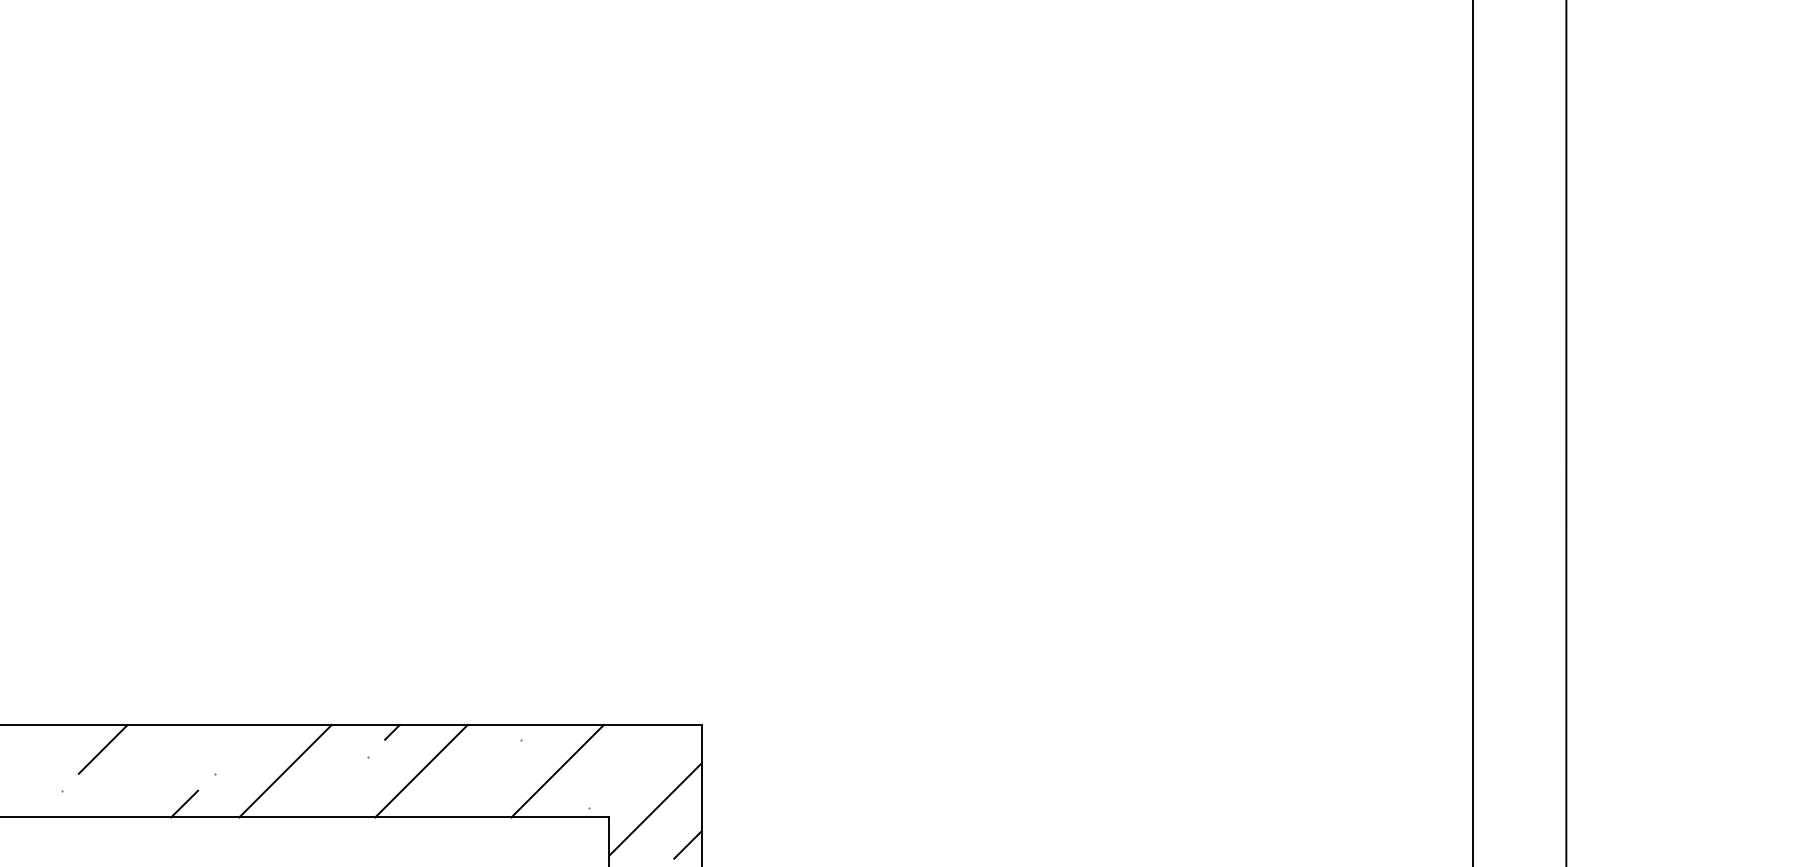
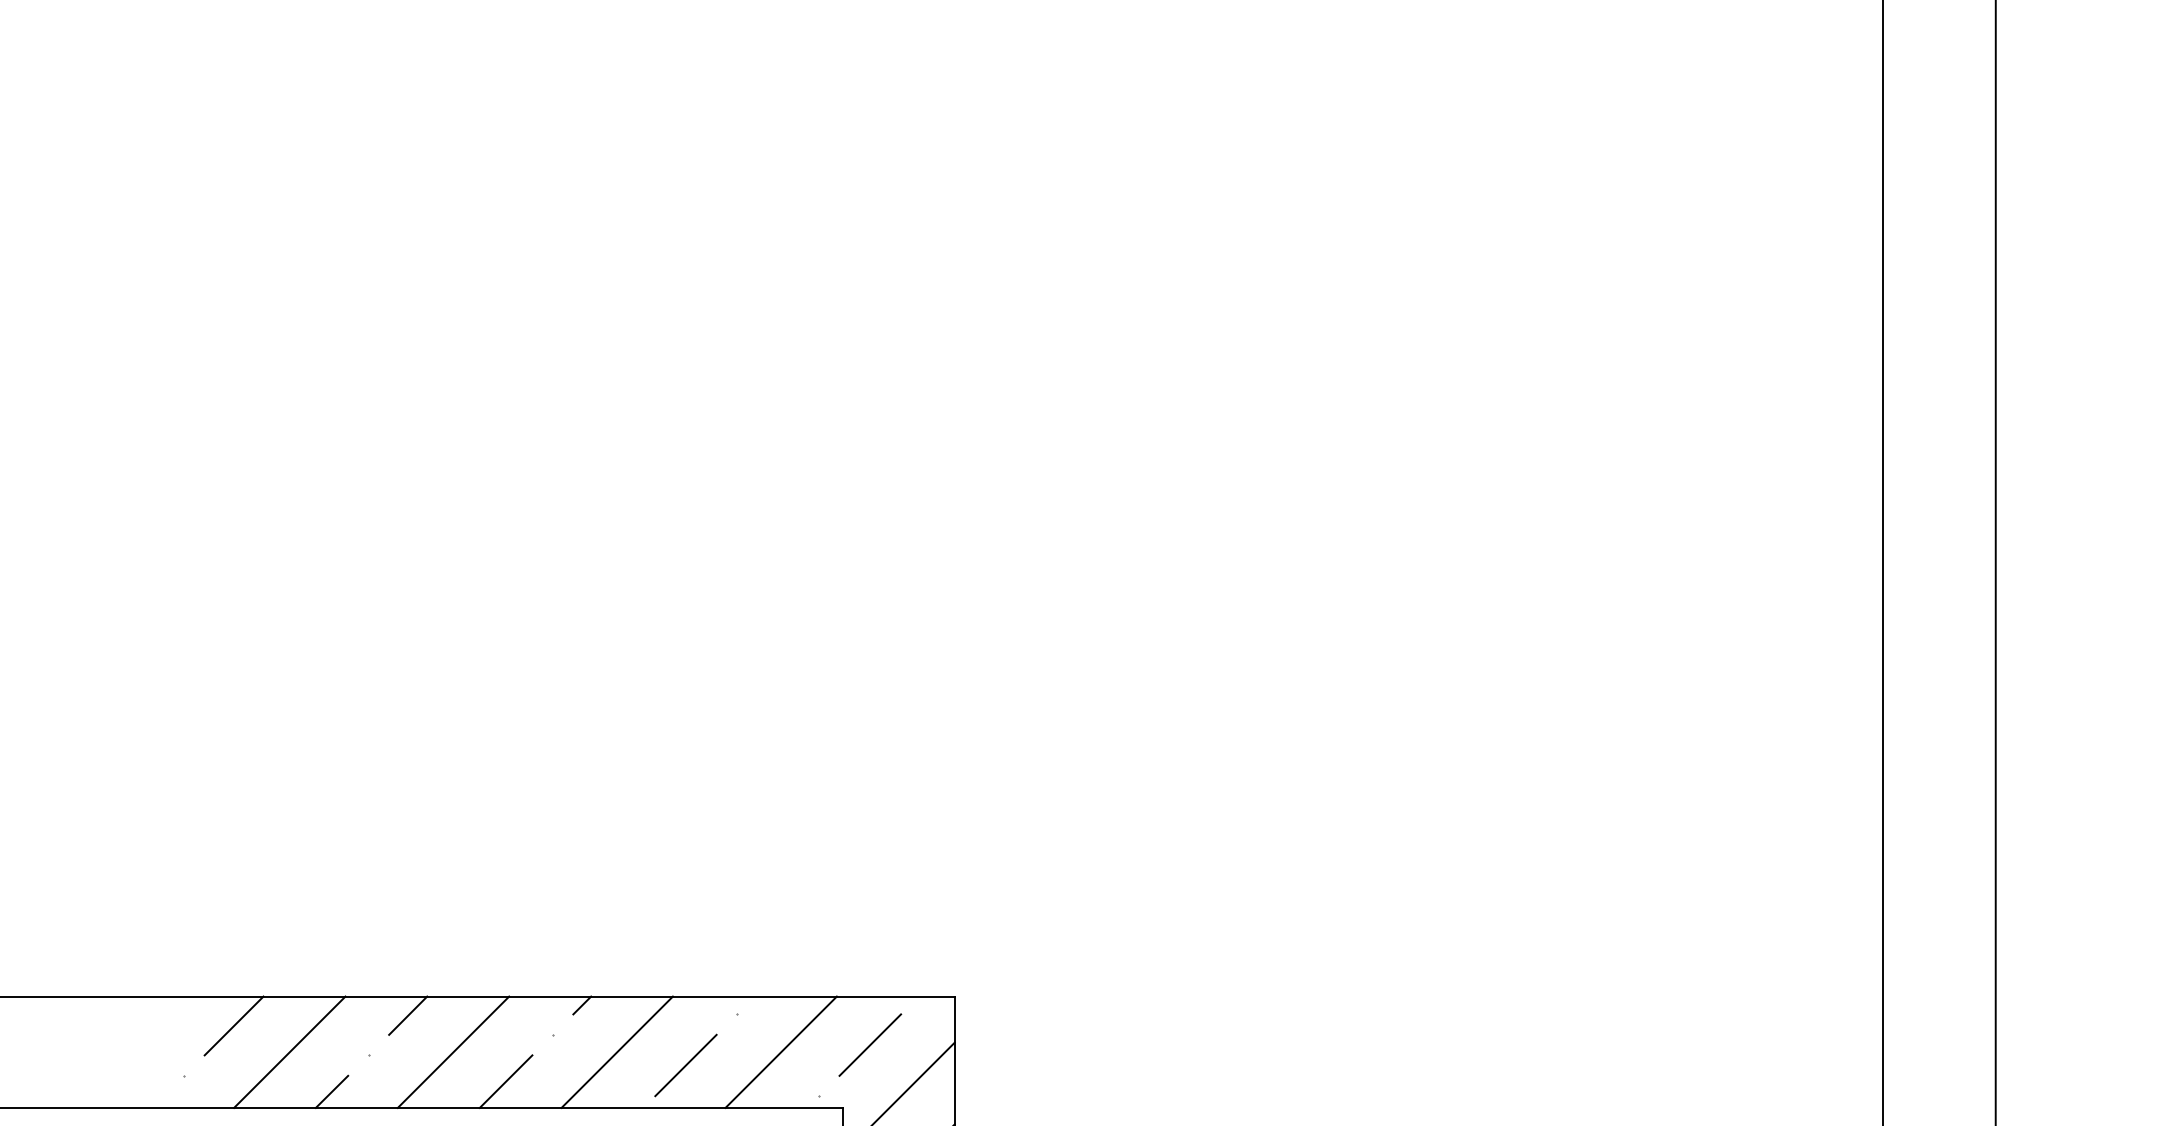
line: (248, 740) -> (408, 1015), added
line: (631, 764) -> (870, 1044), added
line: (149, 770) -> (289, 1051), added
line: (478, 782) -> (685, 1065), added
line: (328, 795) -> (505, 1081), added

